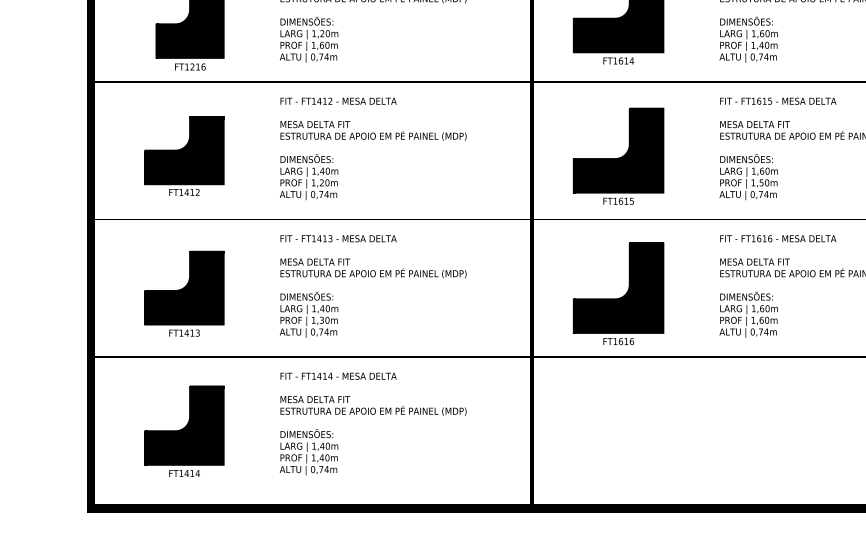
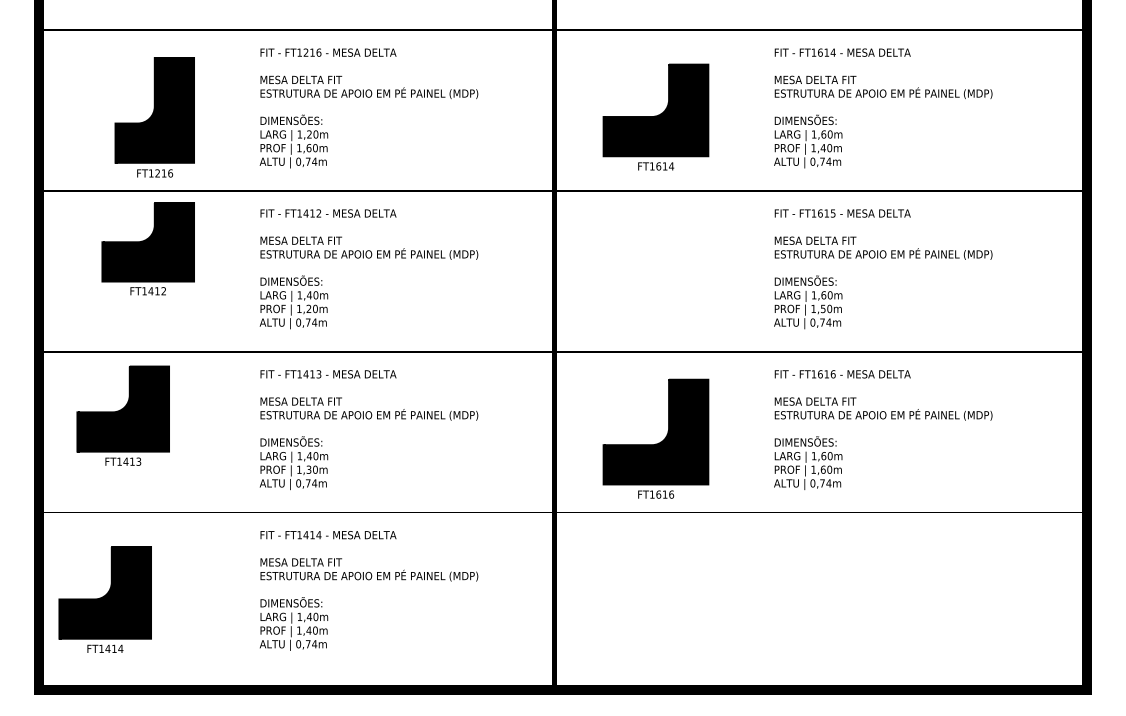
part: (183, 155) -> (147, 248), moved
part: (618, 155) -> (655, 277), removed
part: (183, 293) -> (122, 415), moved
part: (183, 431) -> (104, 599), moved

